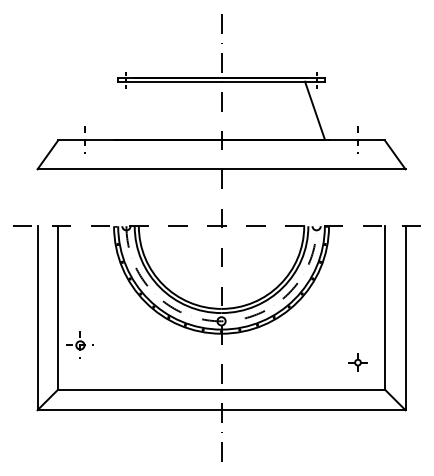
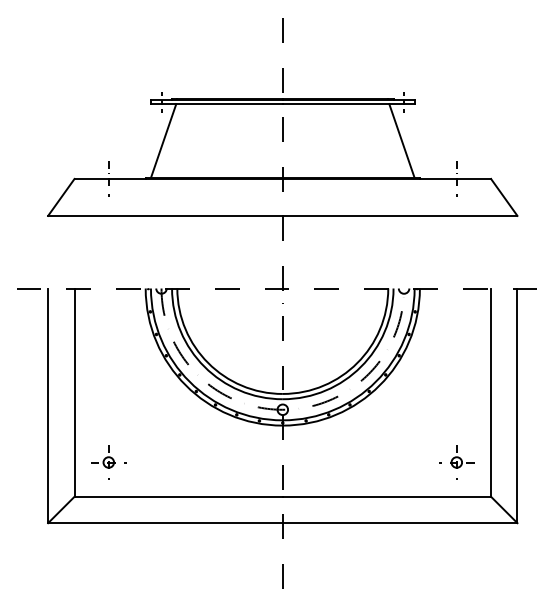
line: (128, 110) -> (163, 140), added
part: (80, 345) -> (108, 462), moved
part: (357, 362) -> (456, 462), size x1.43

